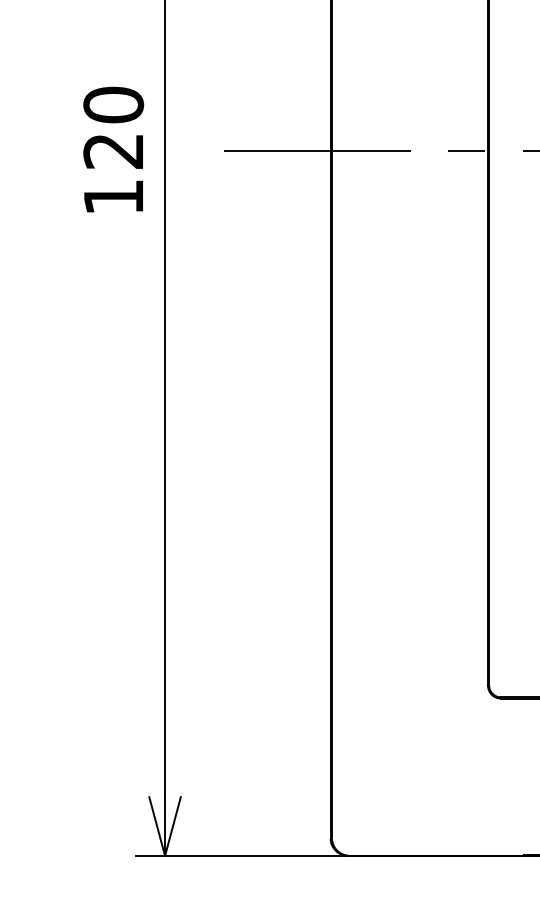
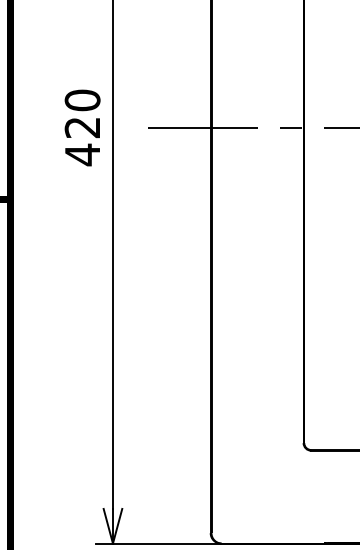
text: (113, 196) -> (82, 154), 120 -> 420

